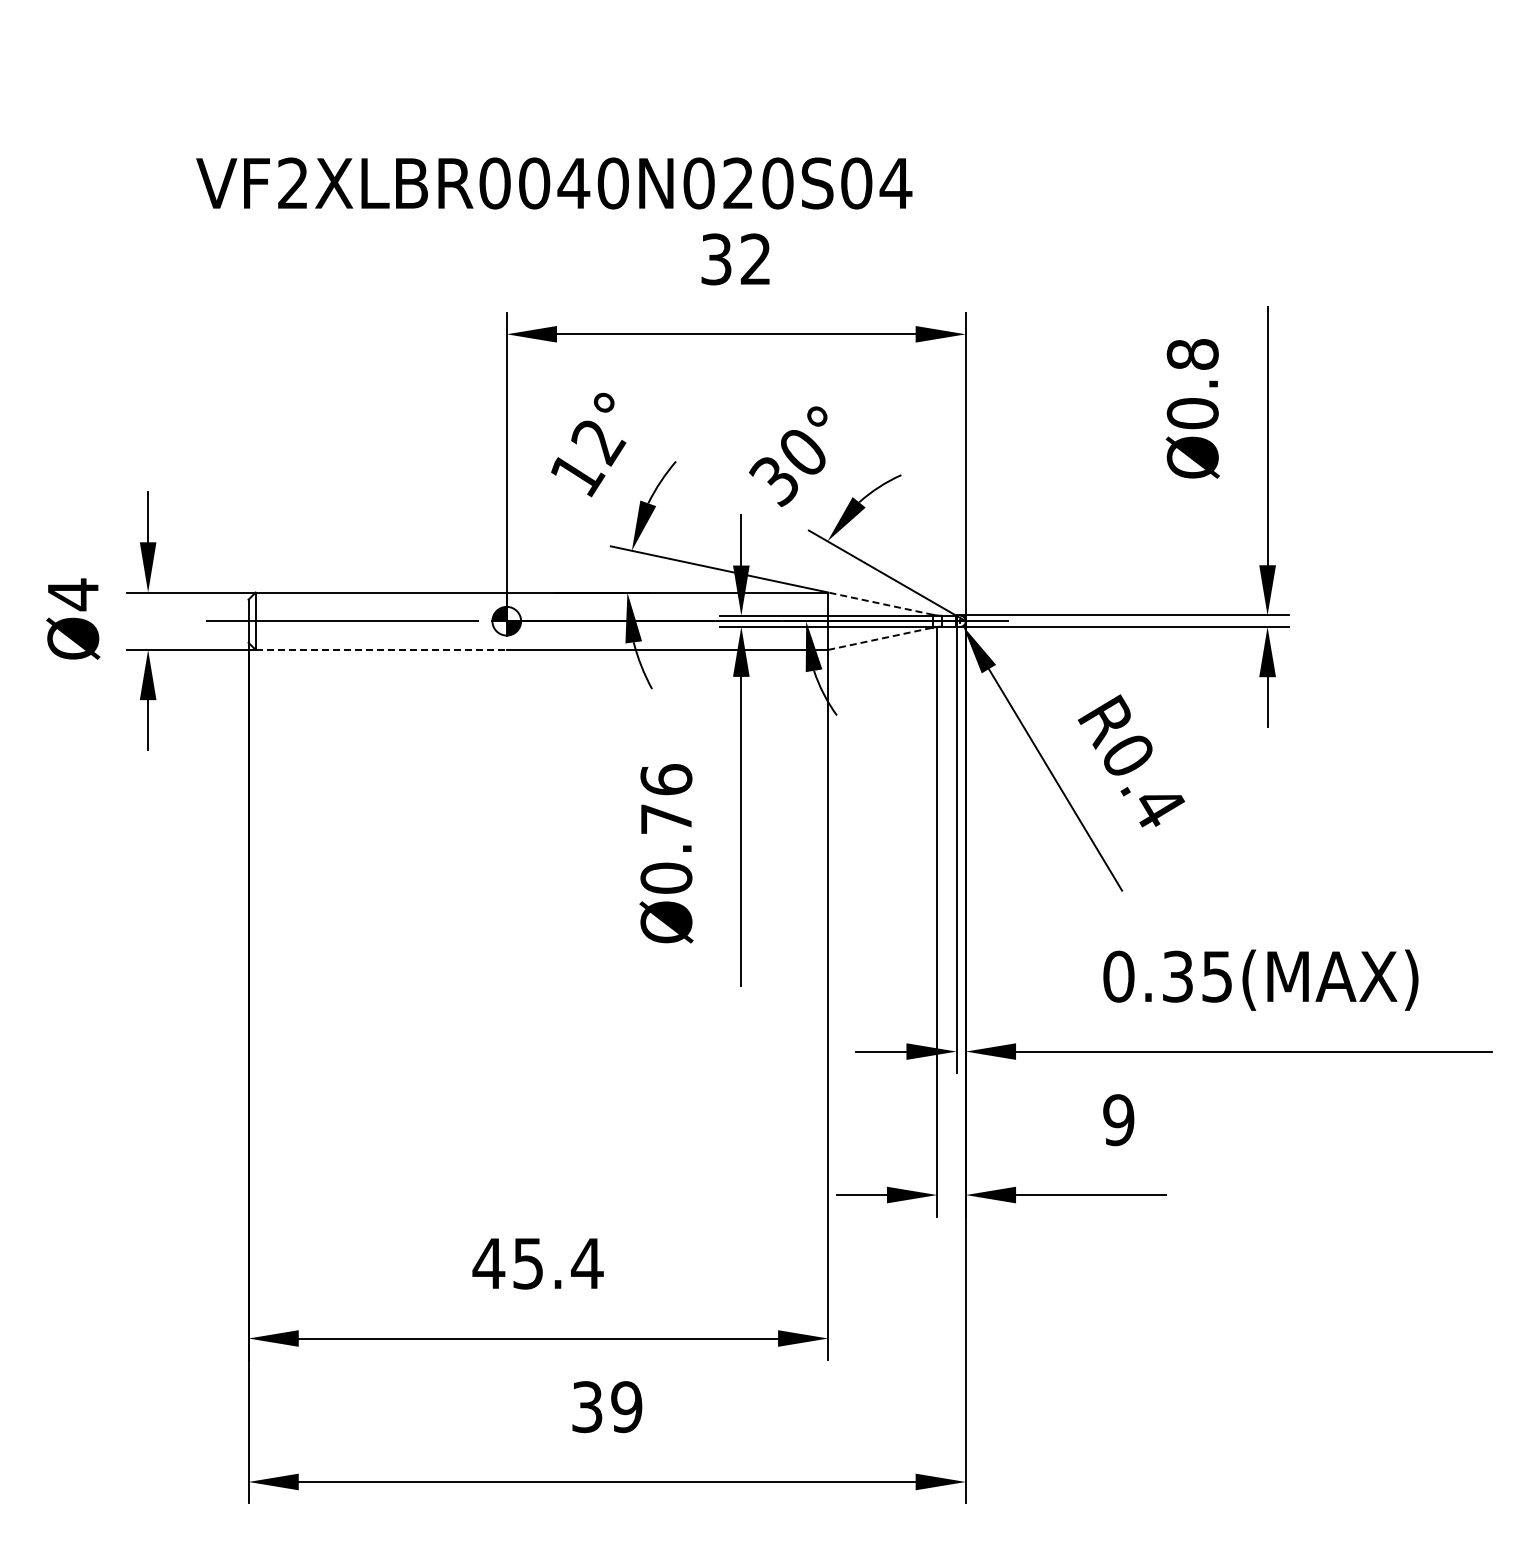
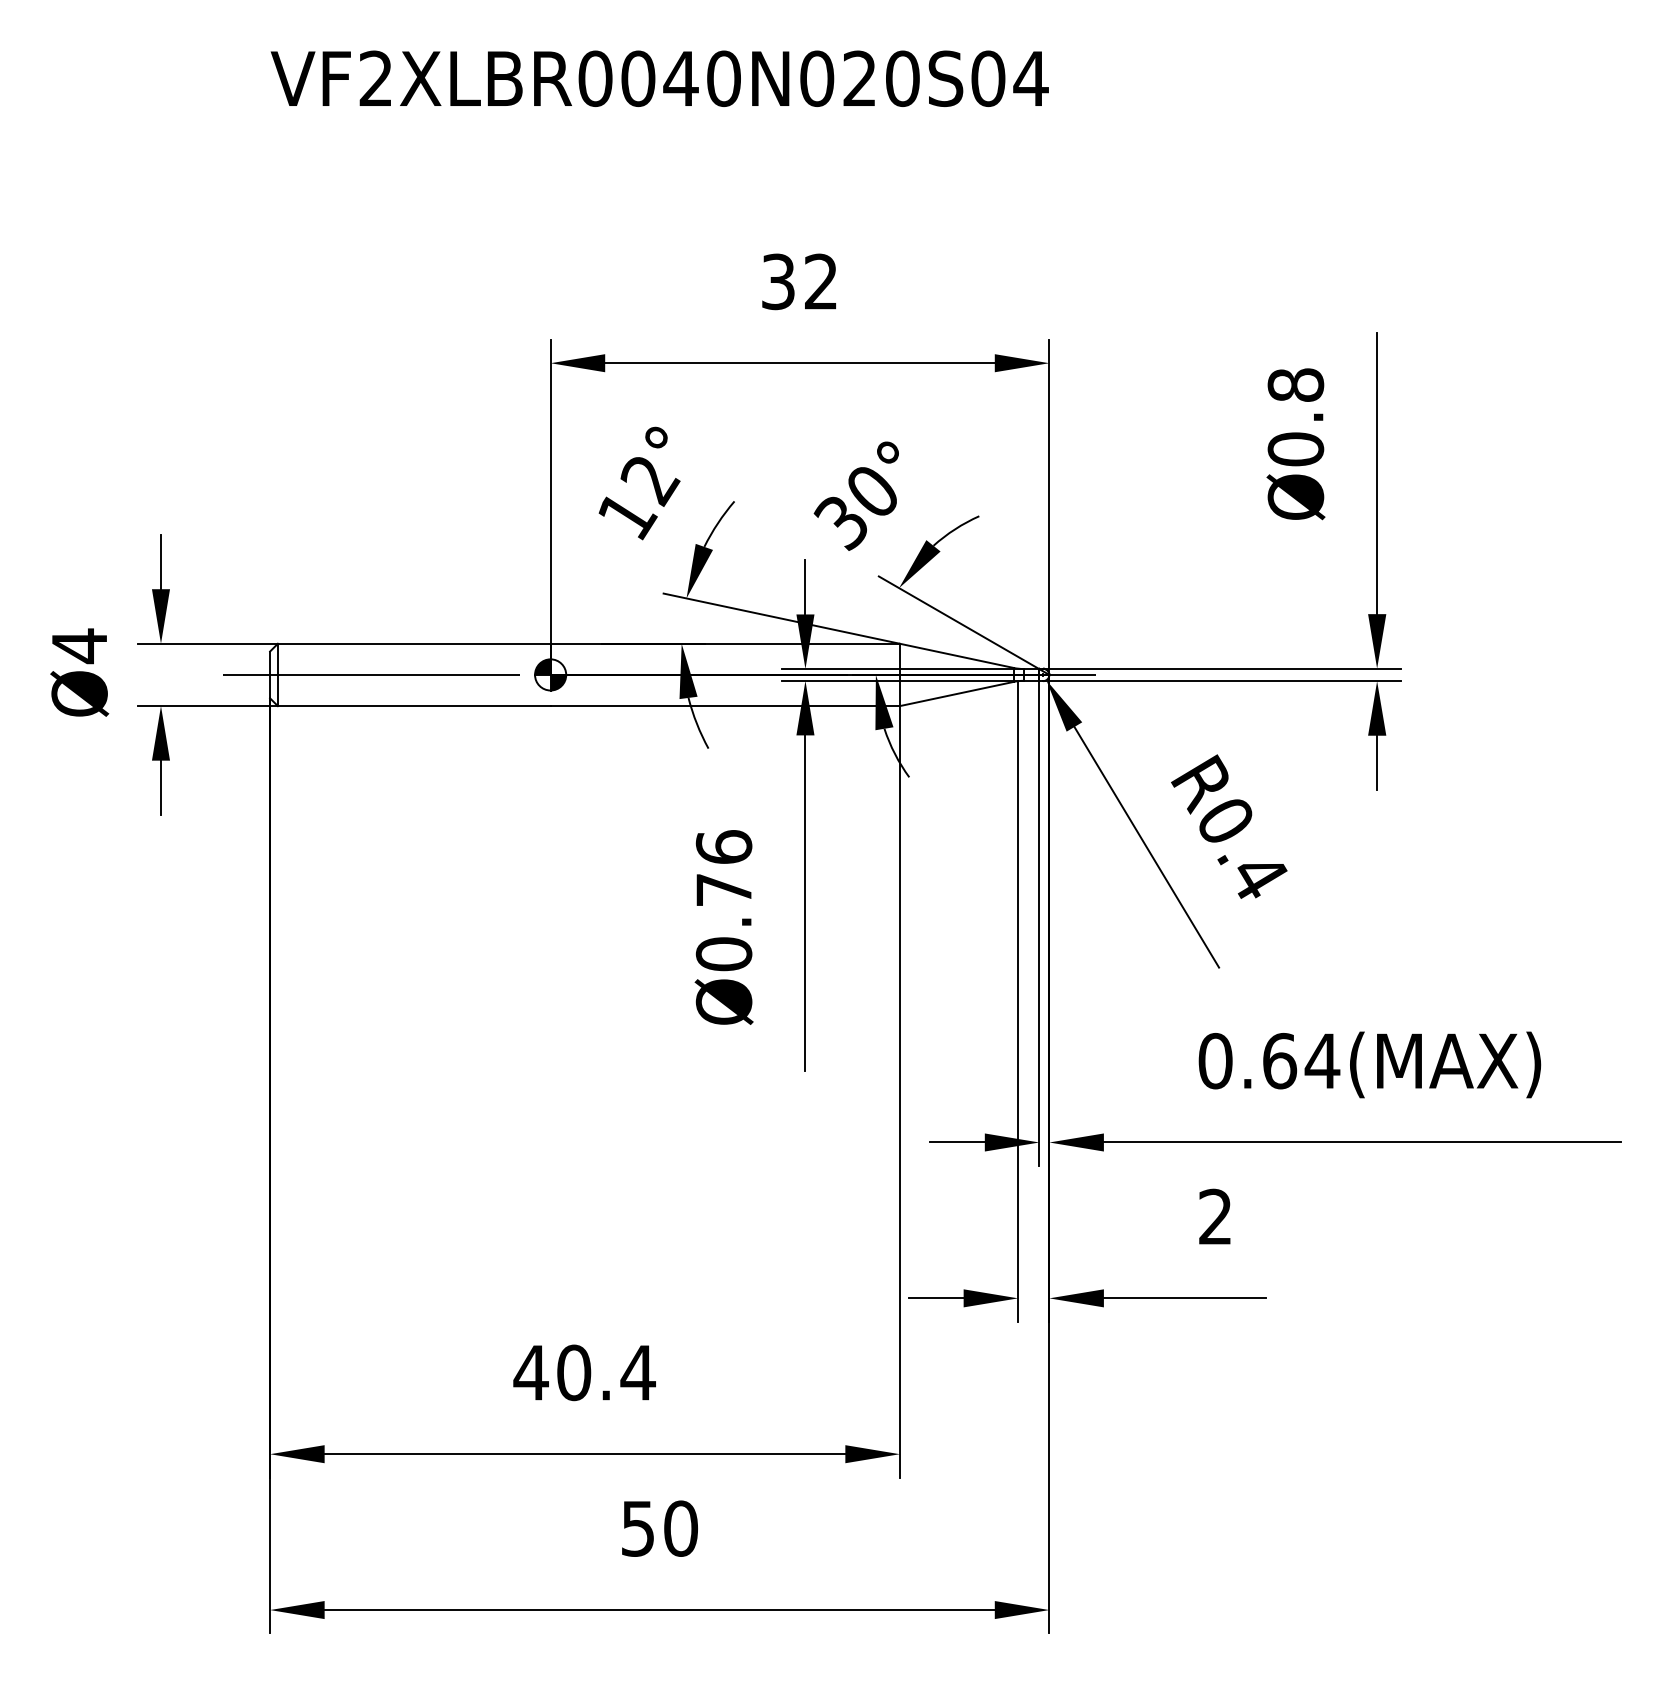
text: (554, 183) -> (660, 78), moved
line: (880, 603) -> (956, 655), dashed -> solid
line: (880, 638) -> (956, 693), dashed -> solid
line: (381, 649) -> (414, 705), dashed -> solid
text: (1197, 976) -> (1301, 1060), 0.35(MAX) -> 0.64(MAX)
text: (1118, 1120) -> (1215, 1217), 9 -> 2
text: (528, 1263) -> (574, 1372), 45.4 -> 40.4
text: (607, 1407) -> (660, 1529), 39 -> 50

